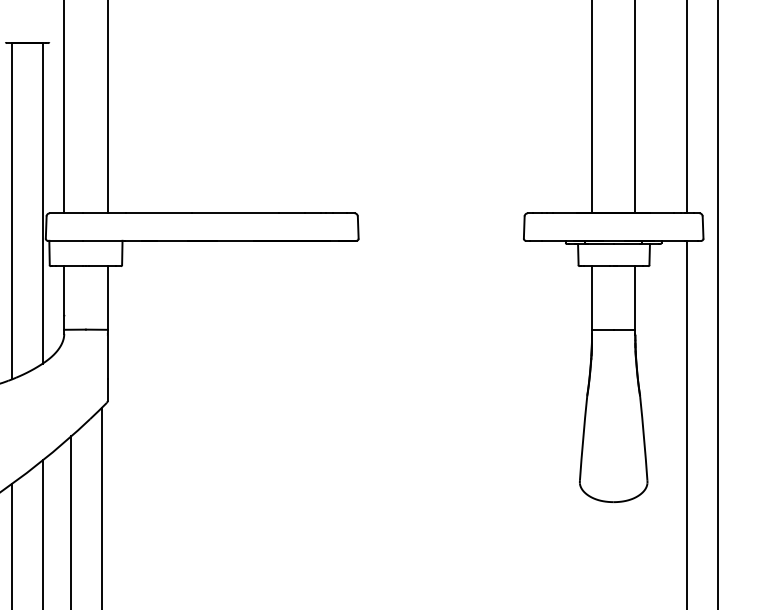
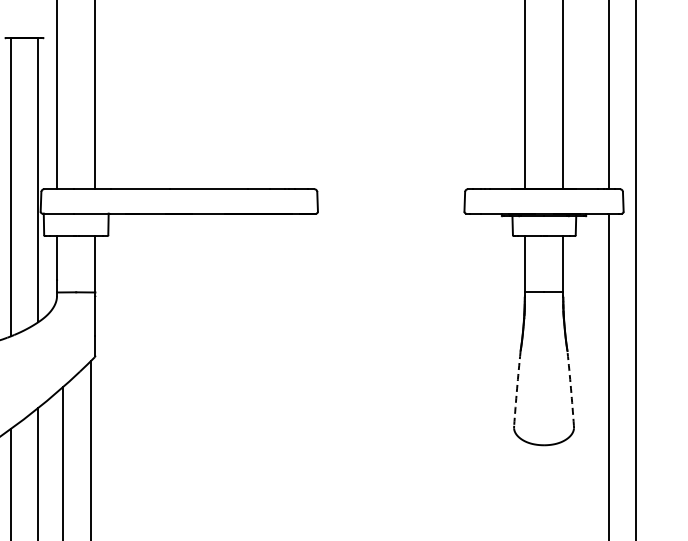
arc: (583, 438) -> (517, 388), solid -> dashed
arc: (644, 438) -> (571, 388), solid -> dashed

